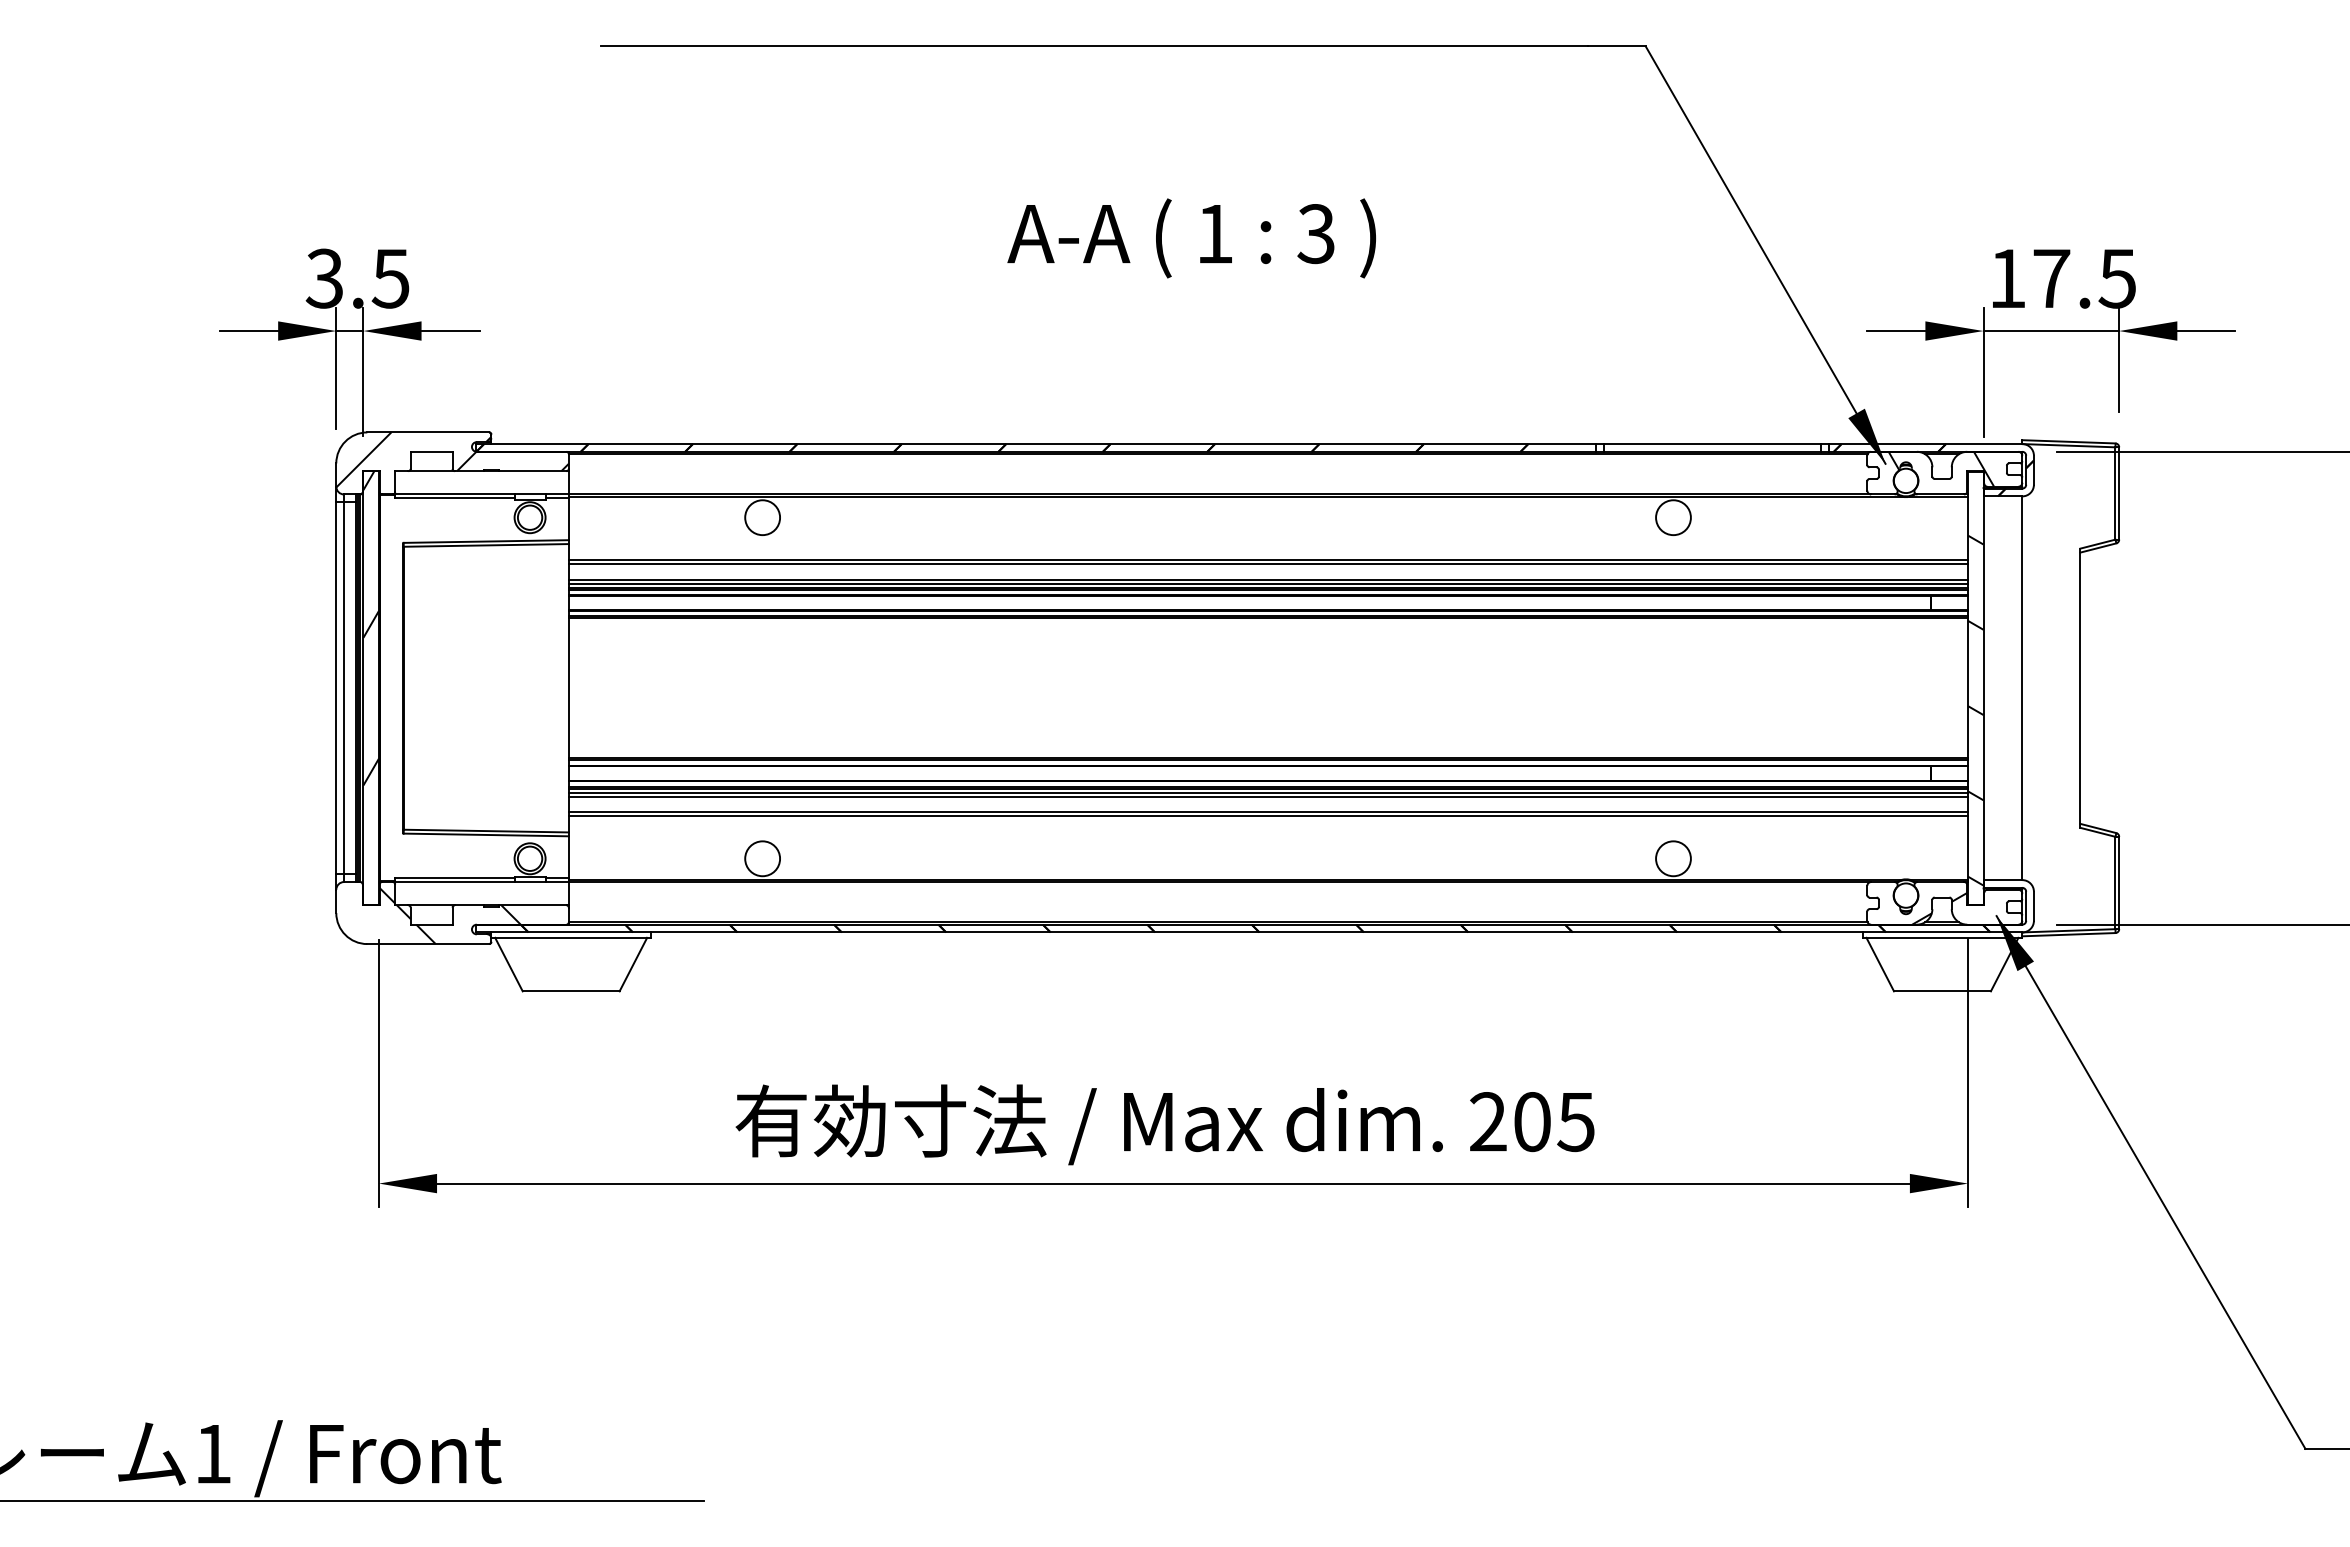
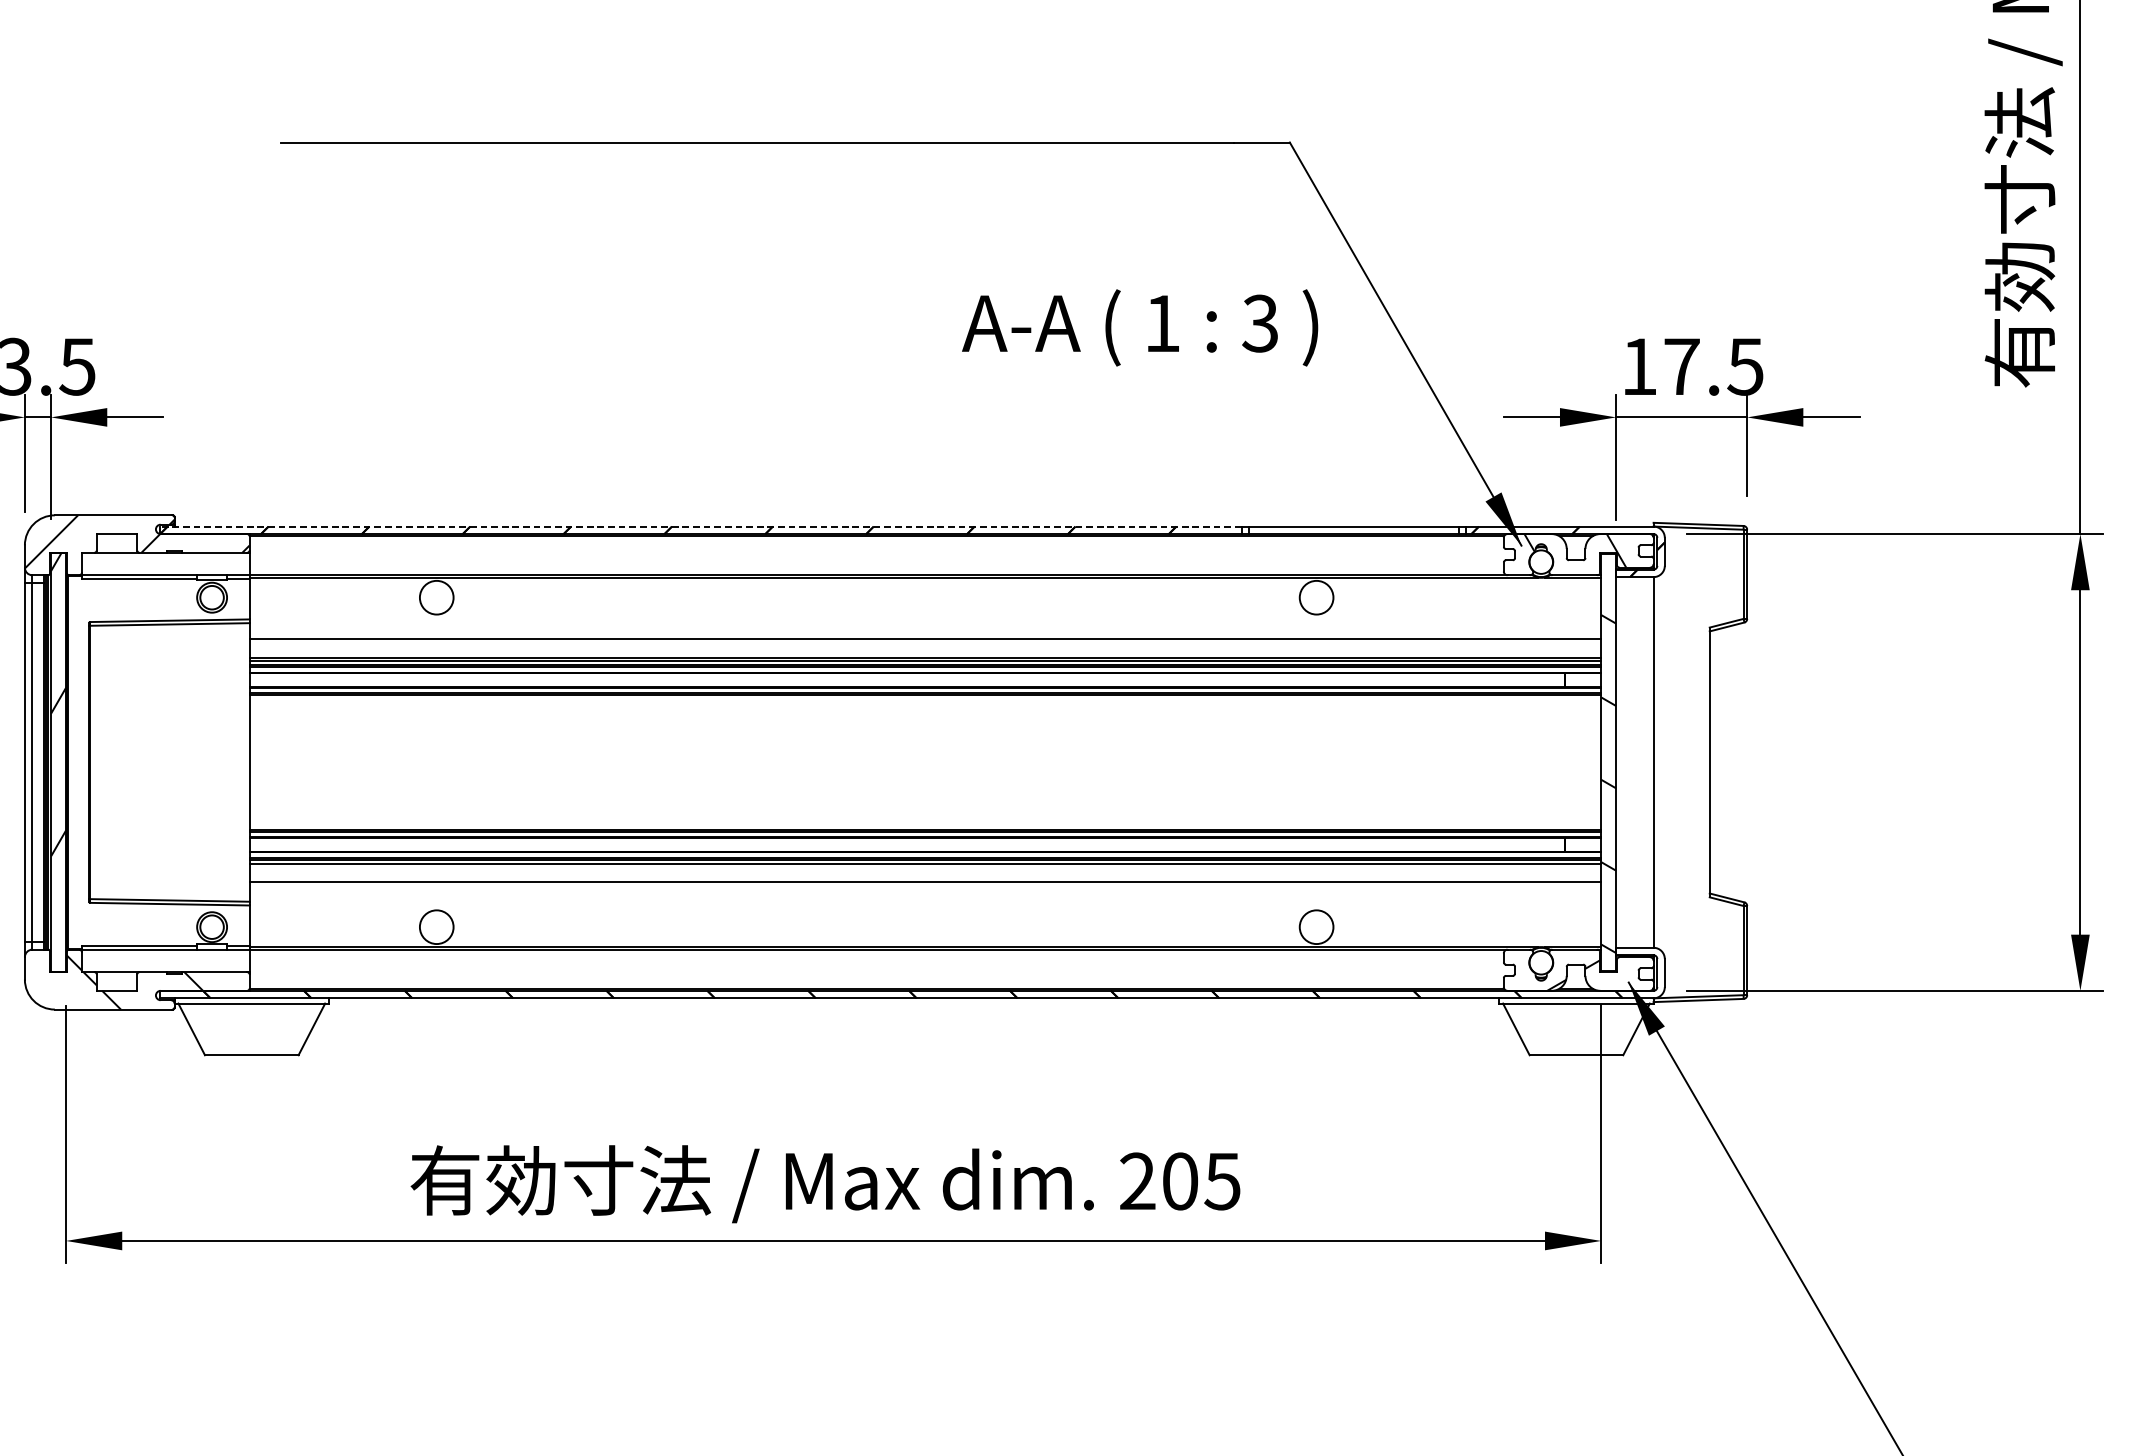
text: (1191, 238) -> (1139, 327), moved
line: (1035, 444) -> (700, 526), solid -> dashed
line: (1268, 564) -> (925, 642), removed
line: (1268, 796) -> (925, 867), removed
line: (1268, 816) -> (925, 886), removed

